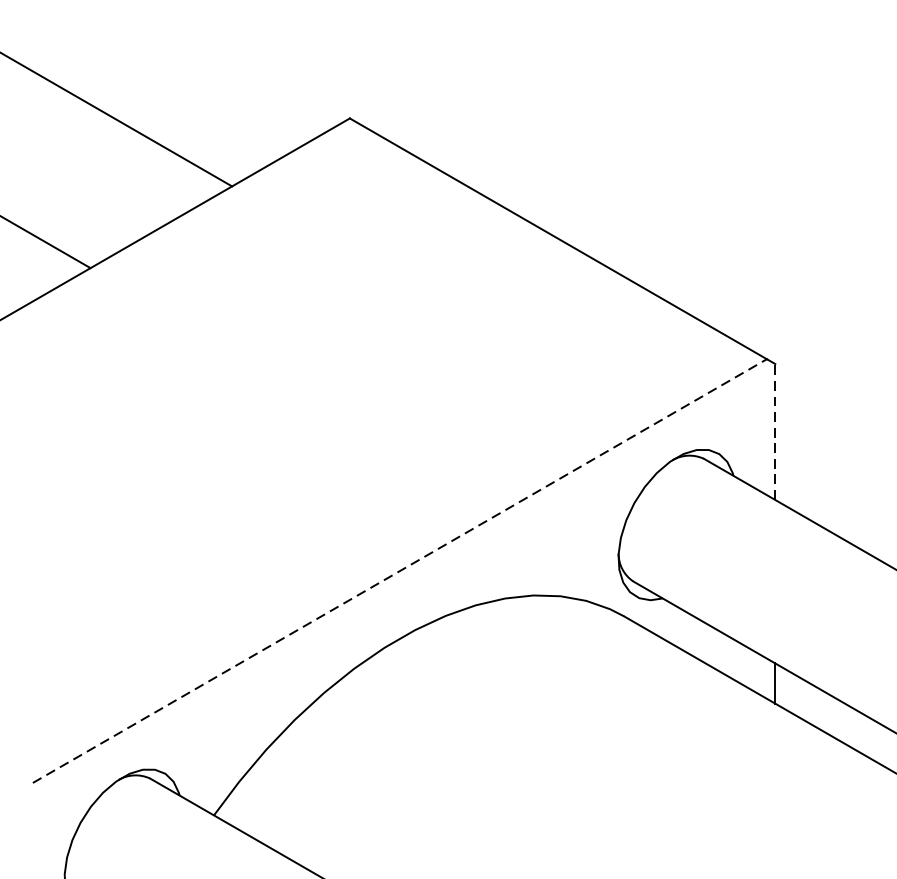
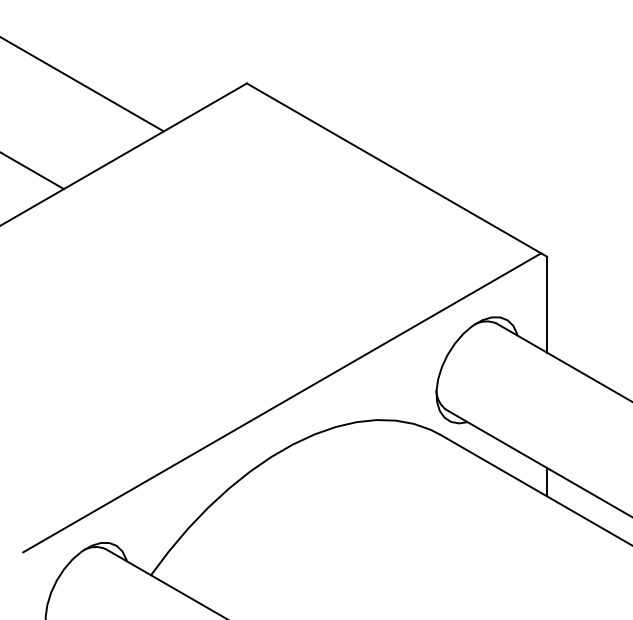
line: (775, 431) -> (547, 304), dashed -> solid
line: (400, 570) -> (282, 402), dashed -> solid

